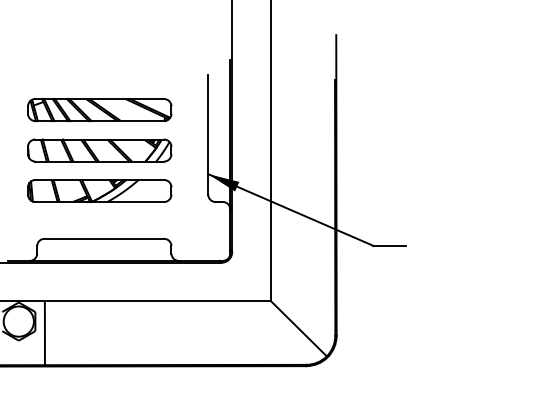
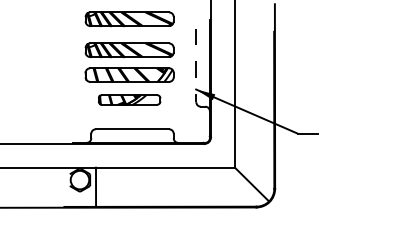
part: (99, 59) -> (129, 19), added
line: (208, 134) -> (196, 65), solid -> dashed
part: (99, 190) -> (129, 99), size x0.7

